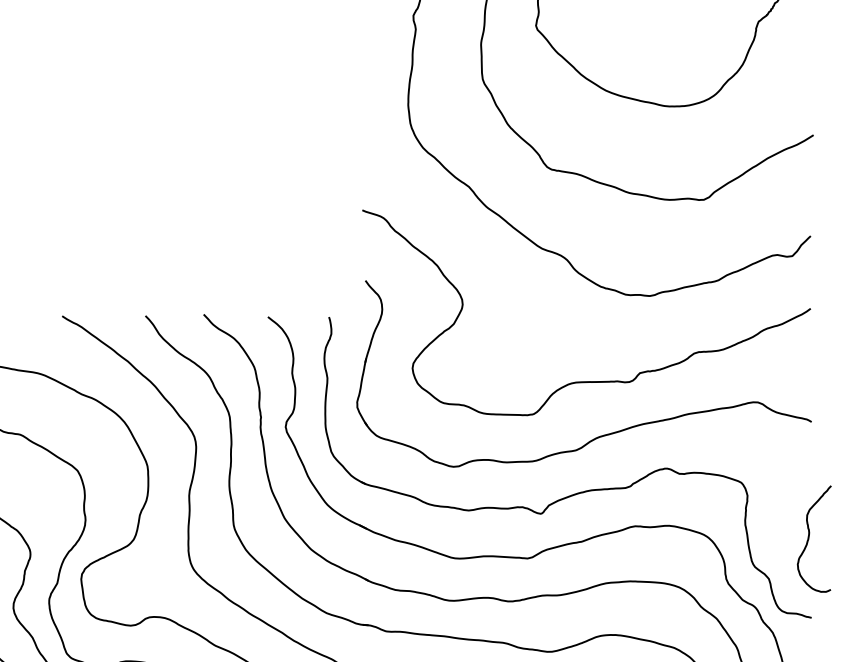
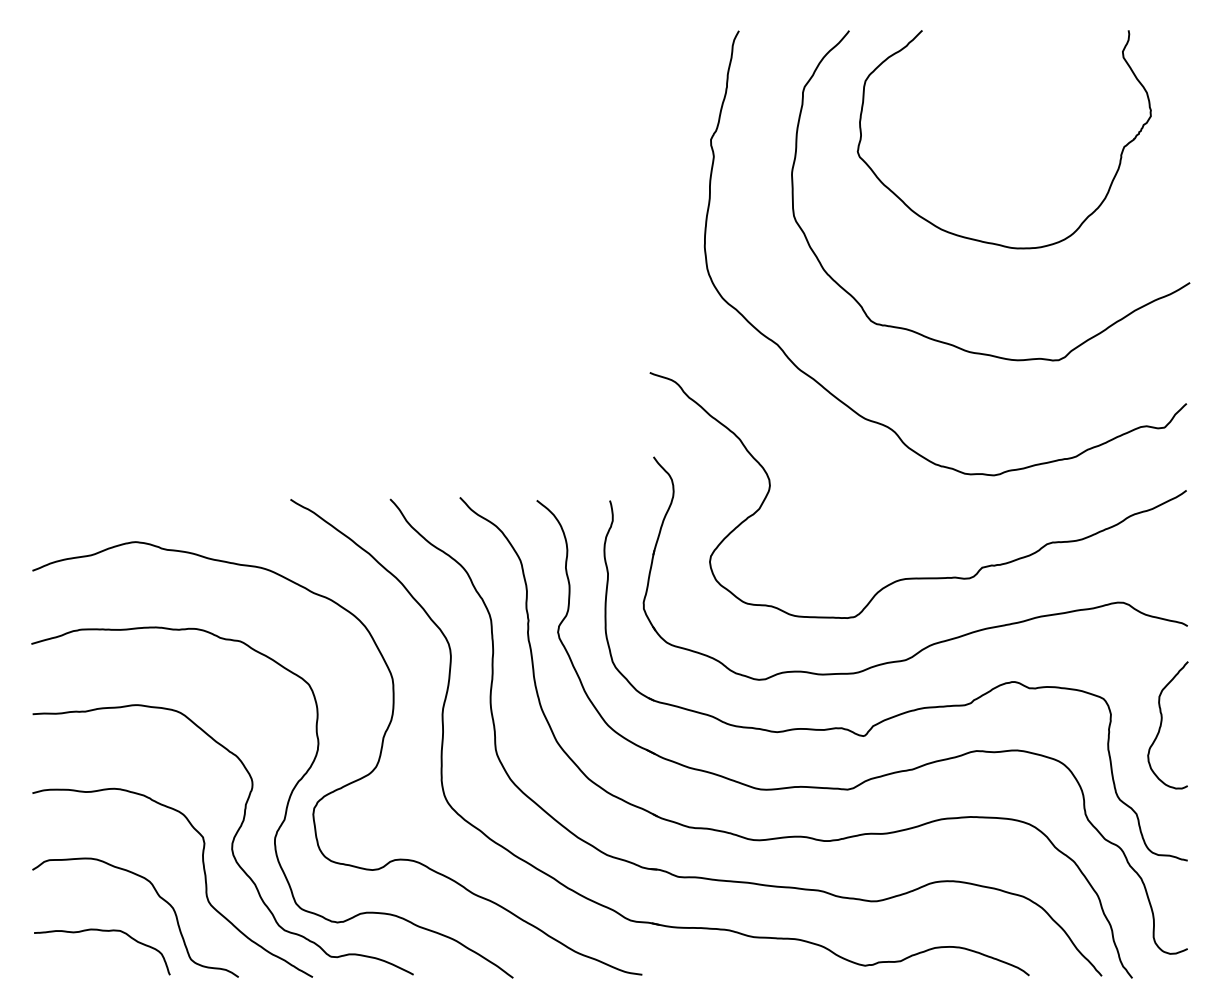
curve: (809, 536) -> (1162, 722), moved

